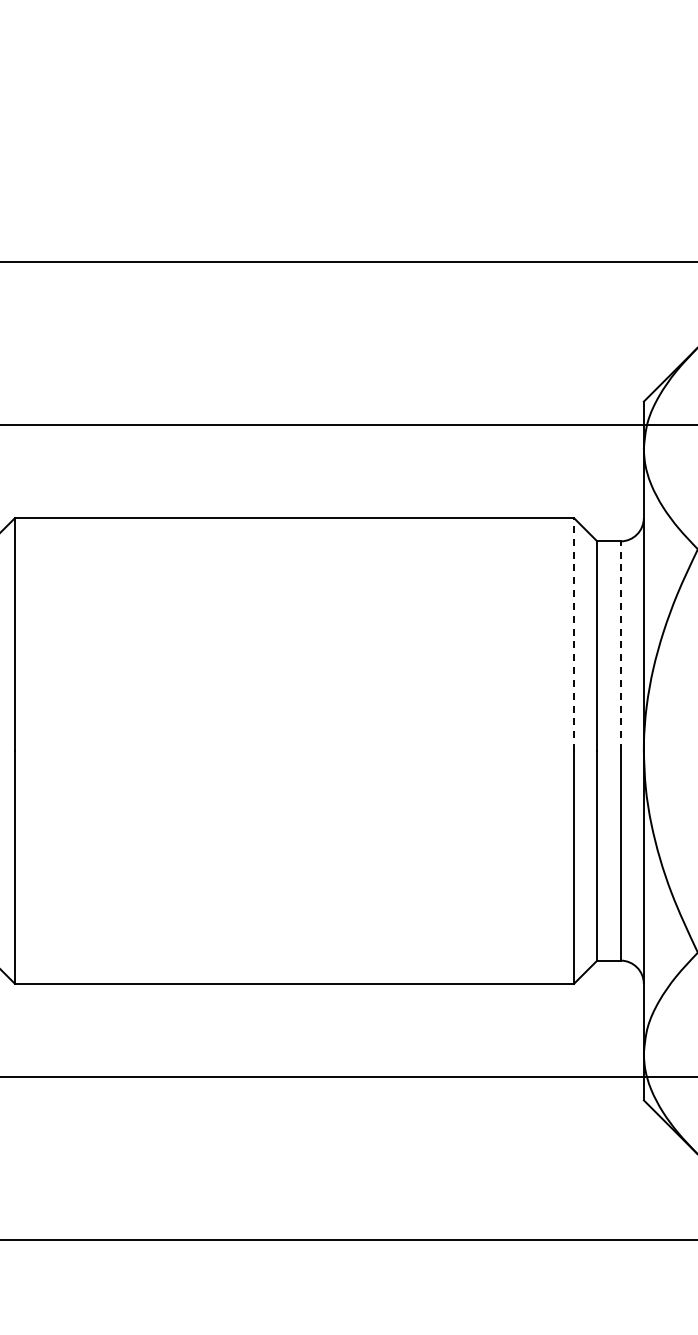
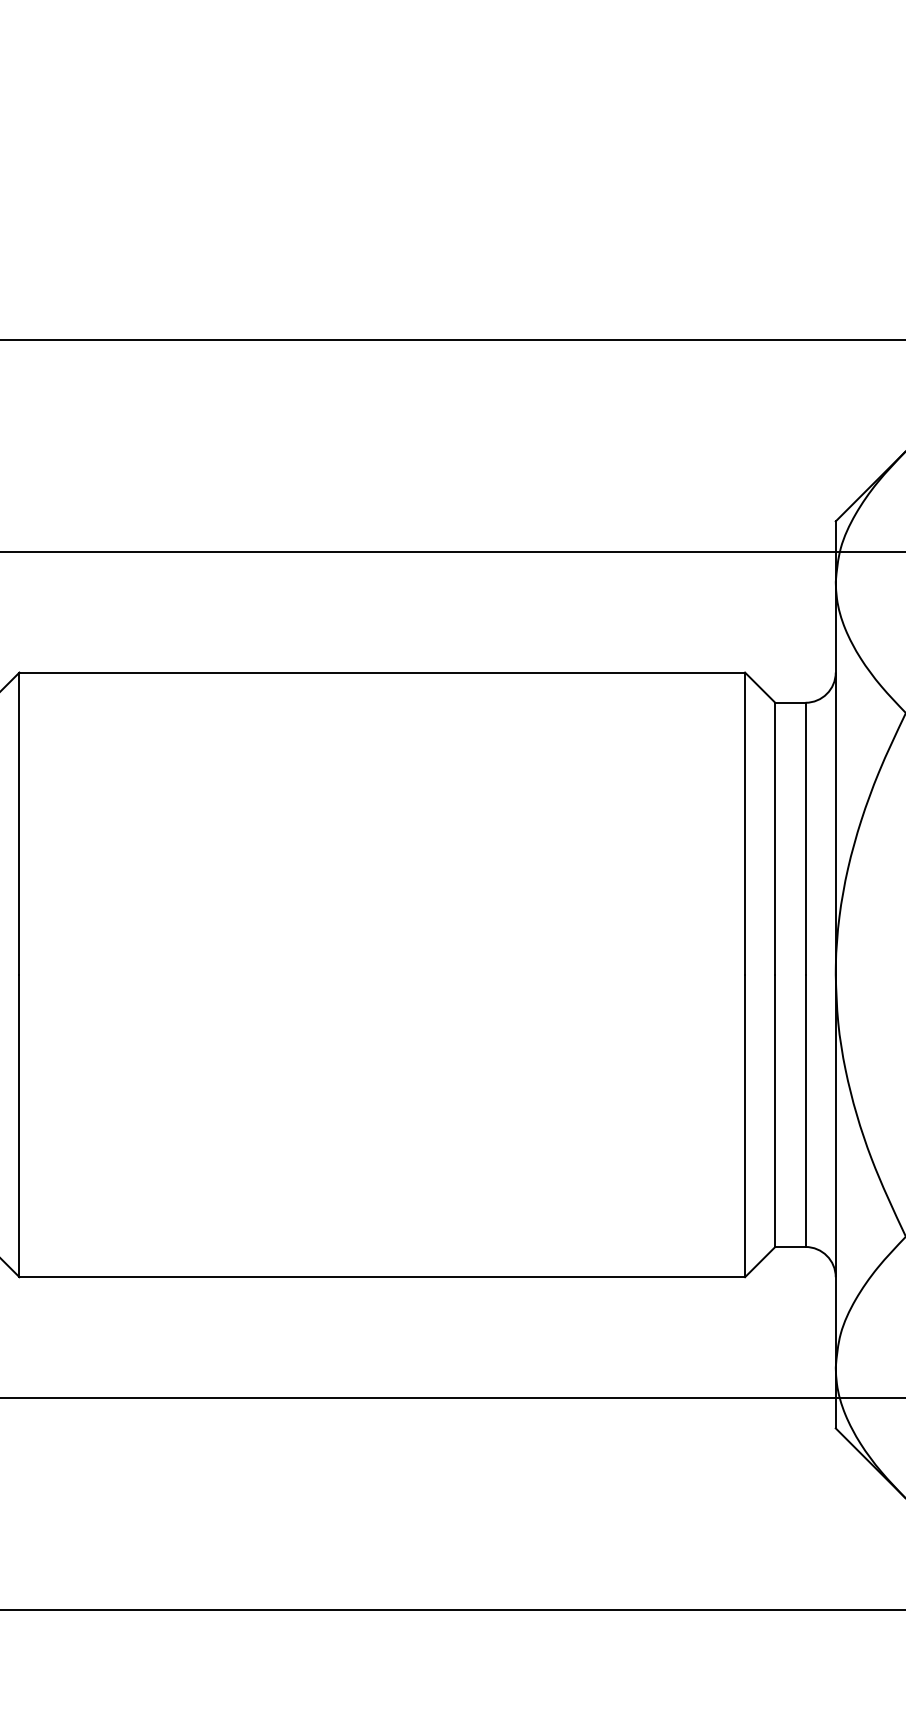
line: (573, 634) -> (744, 823), dashed -> solid
line: (620, 646) -> (805, 839), dashed -> solid

